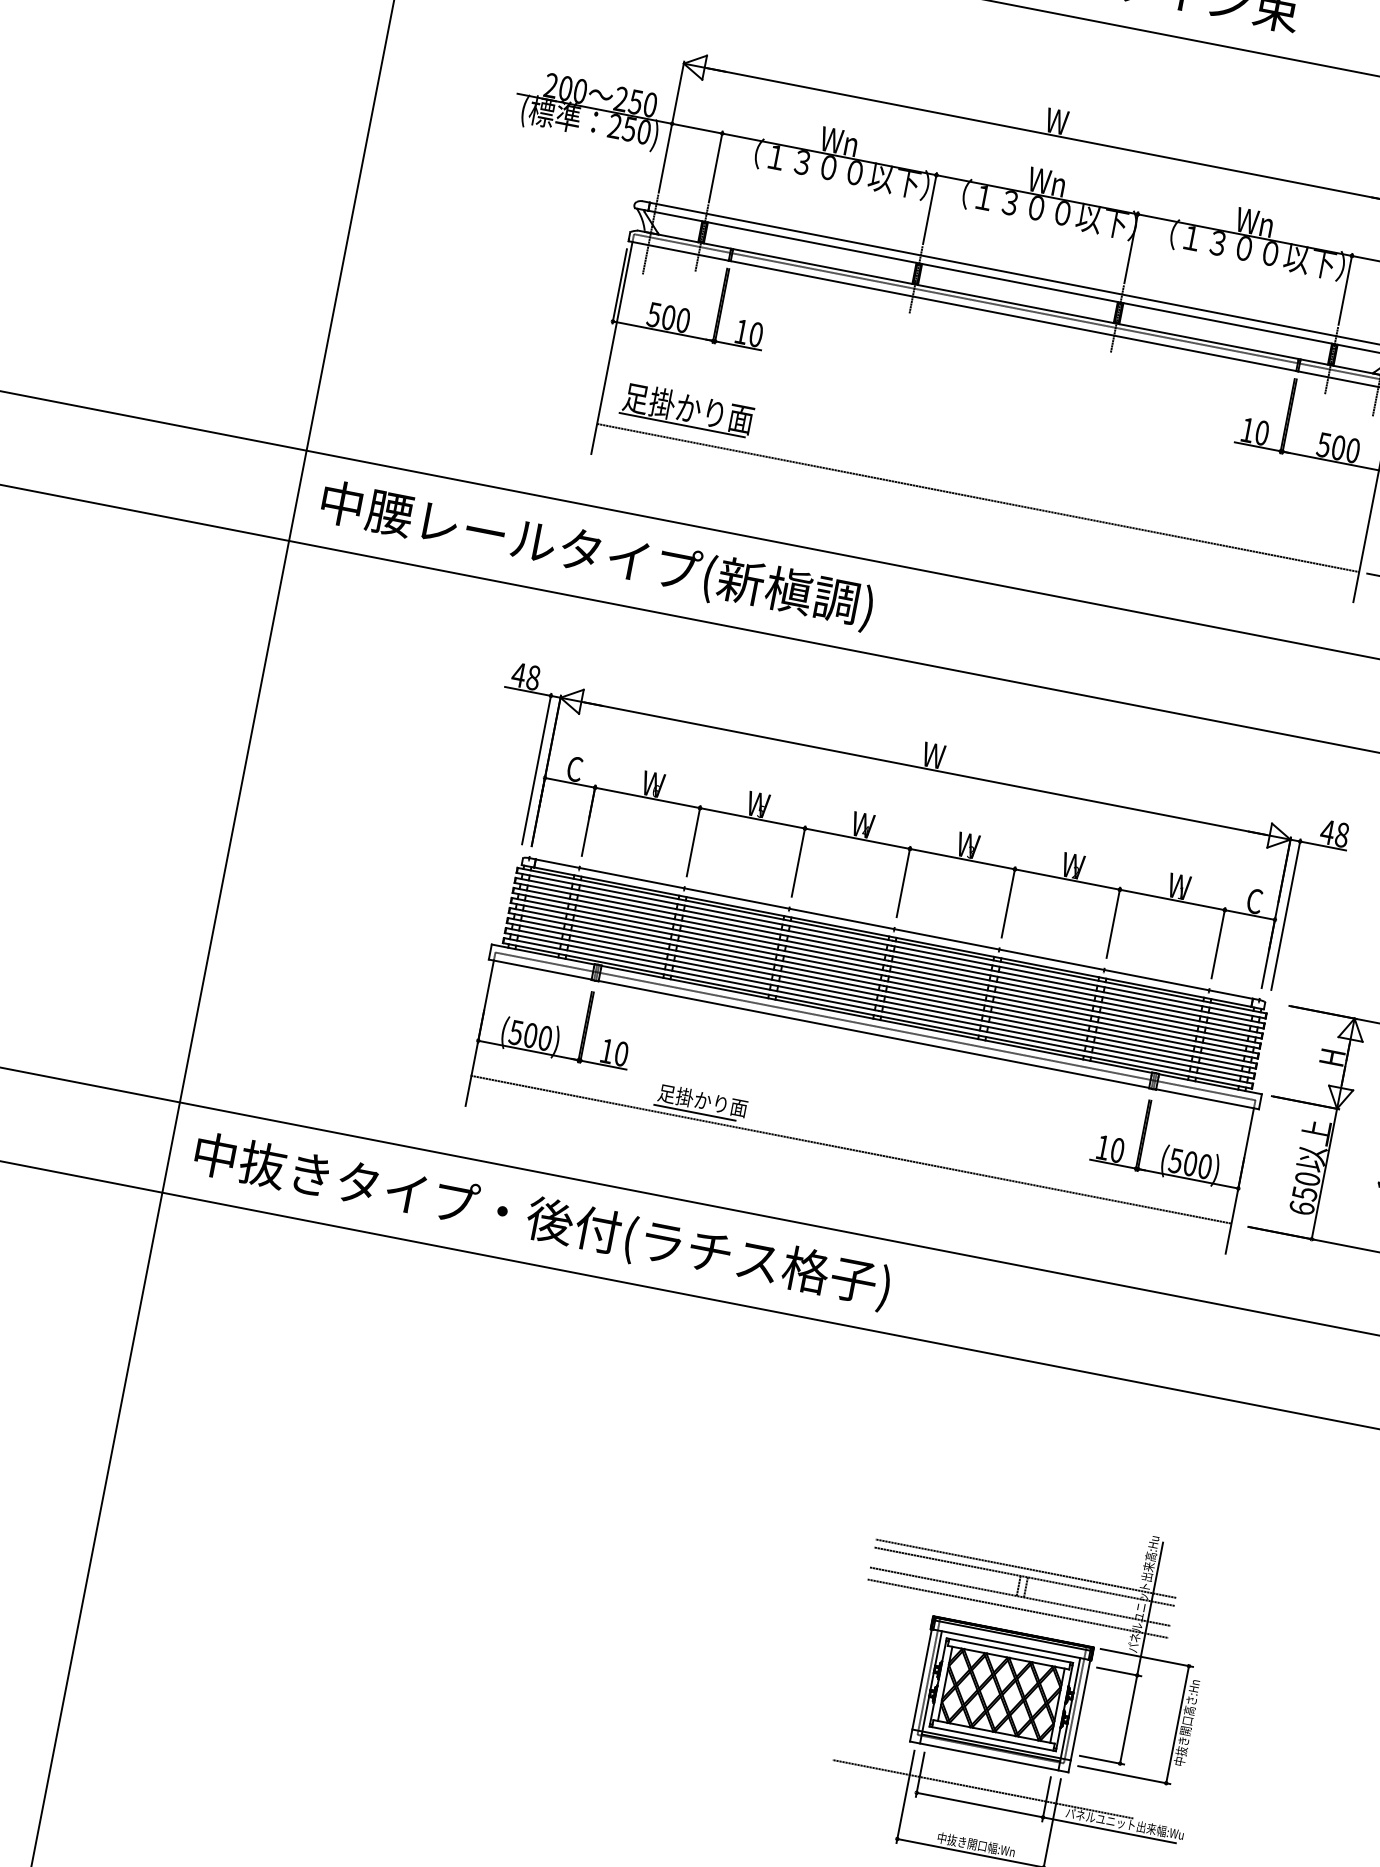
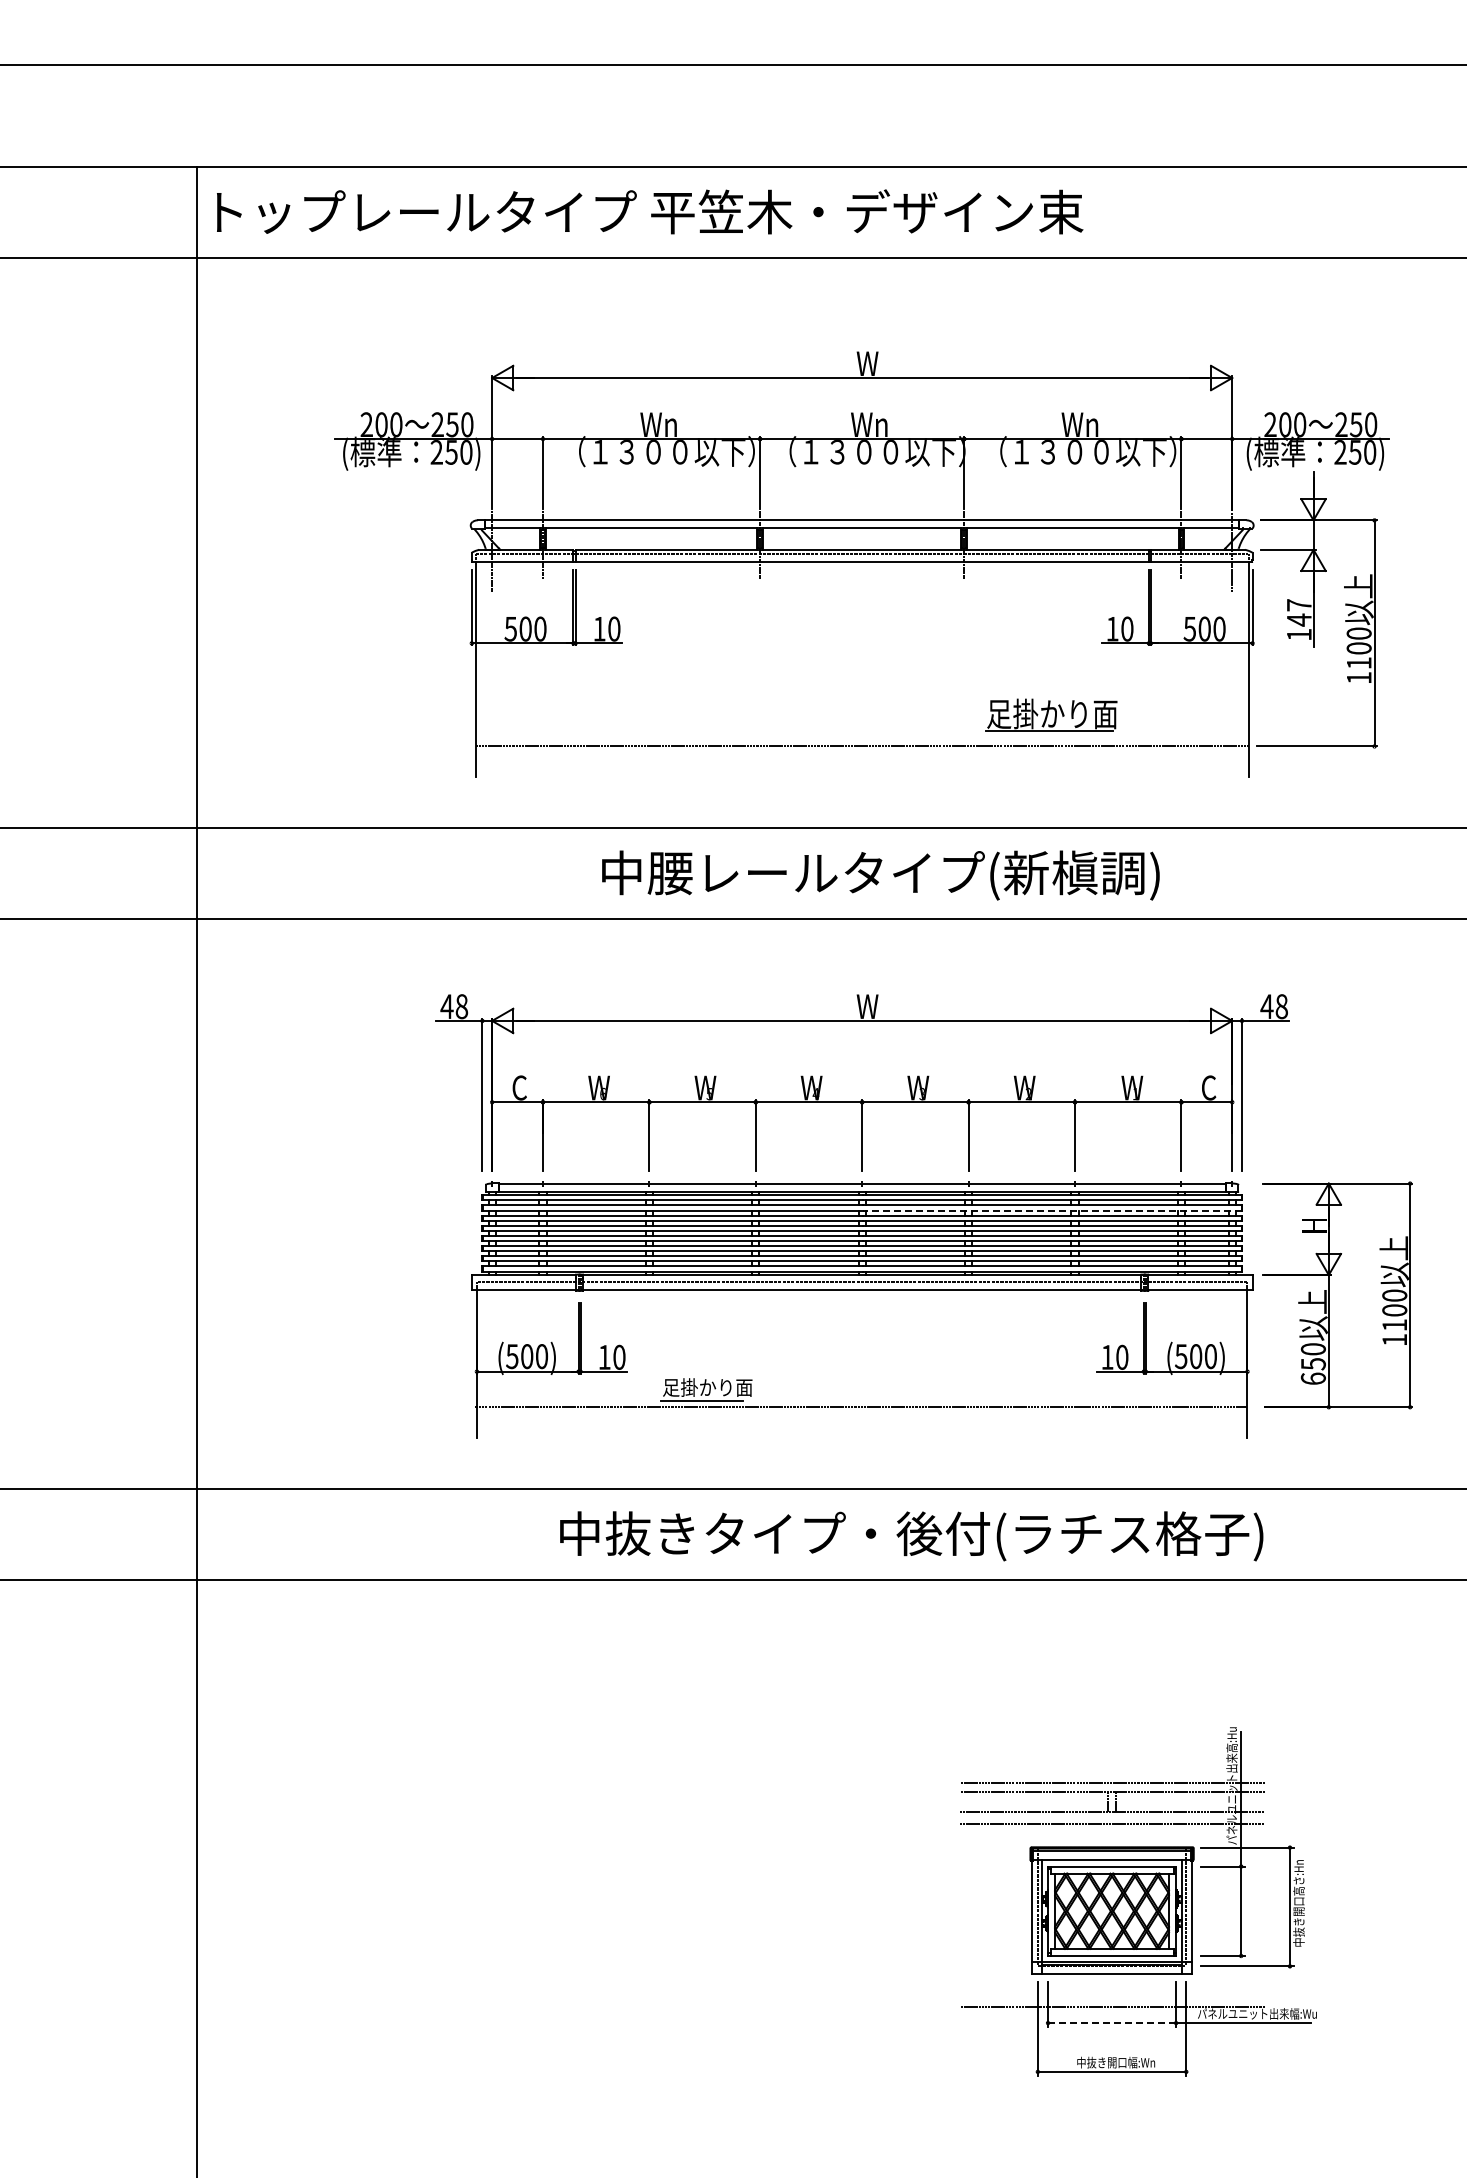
part: (687, 408) -> (1051, 714), moved
text: (596, 555) -> (880, 875), moved
line: (1076, 992) -> (1052, 1210), solid -> dashed
text: (541, 1221) -> (911, 1536), moved
line: (980, 1805) -> (1112, 2023), solid -> dashed

